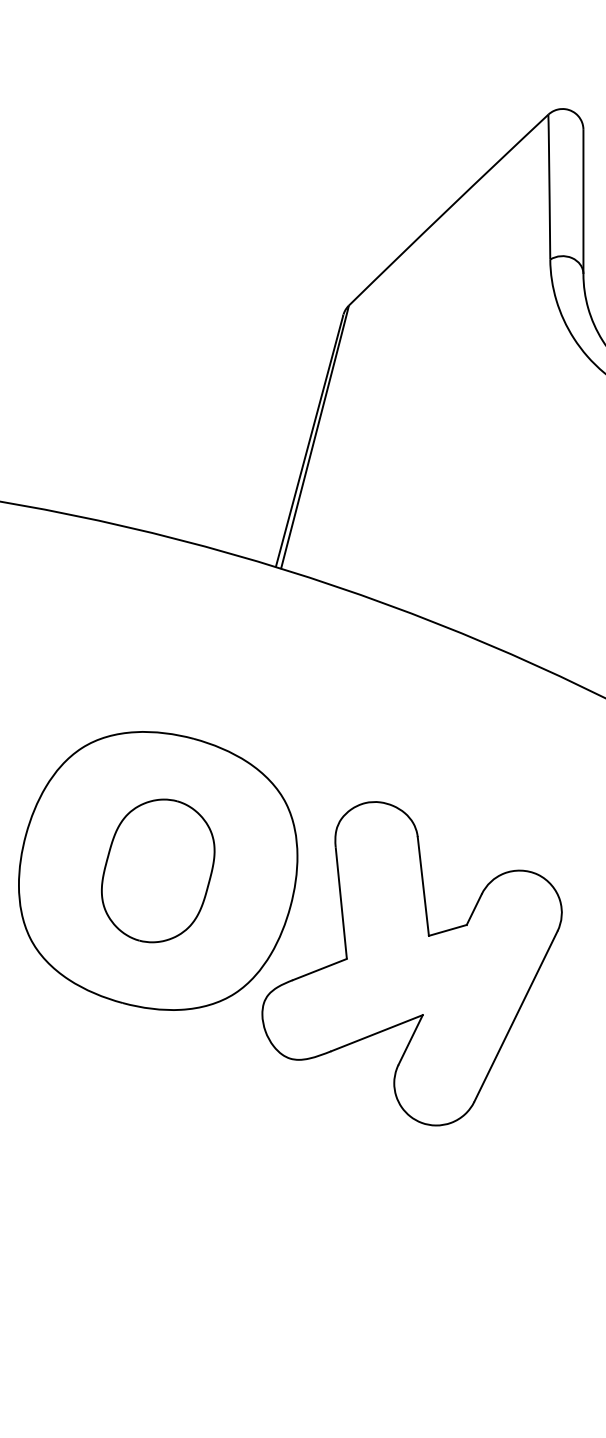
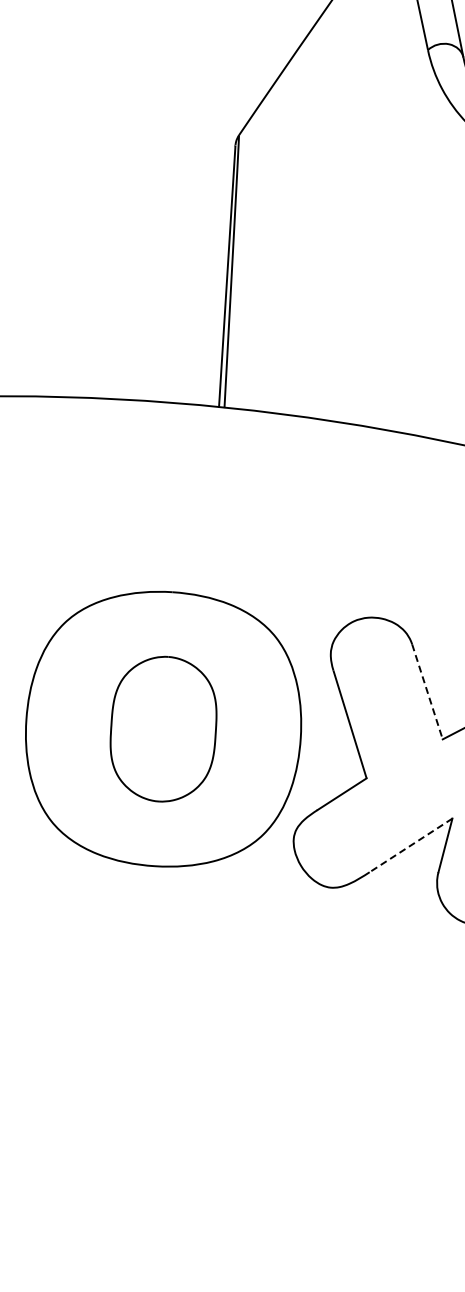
line: (423, 886) -> (427, 691), solid -> dashed
line: (376, 1033) -> (410, 845), solid -> dashed

